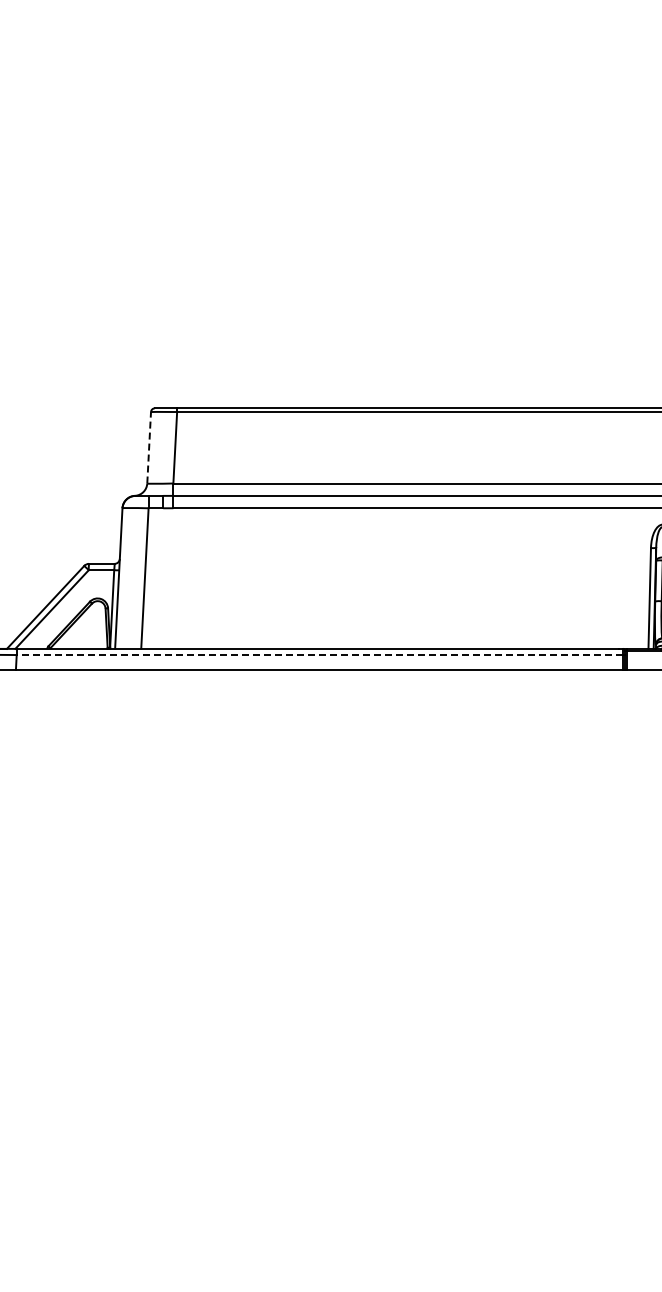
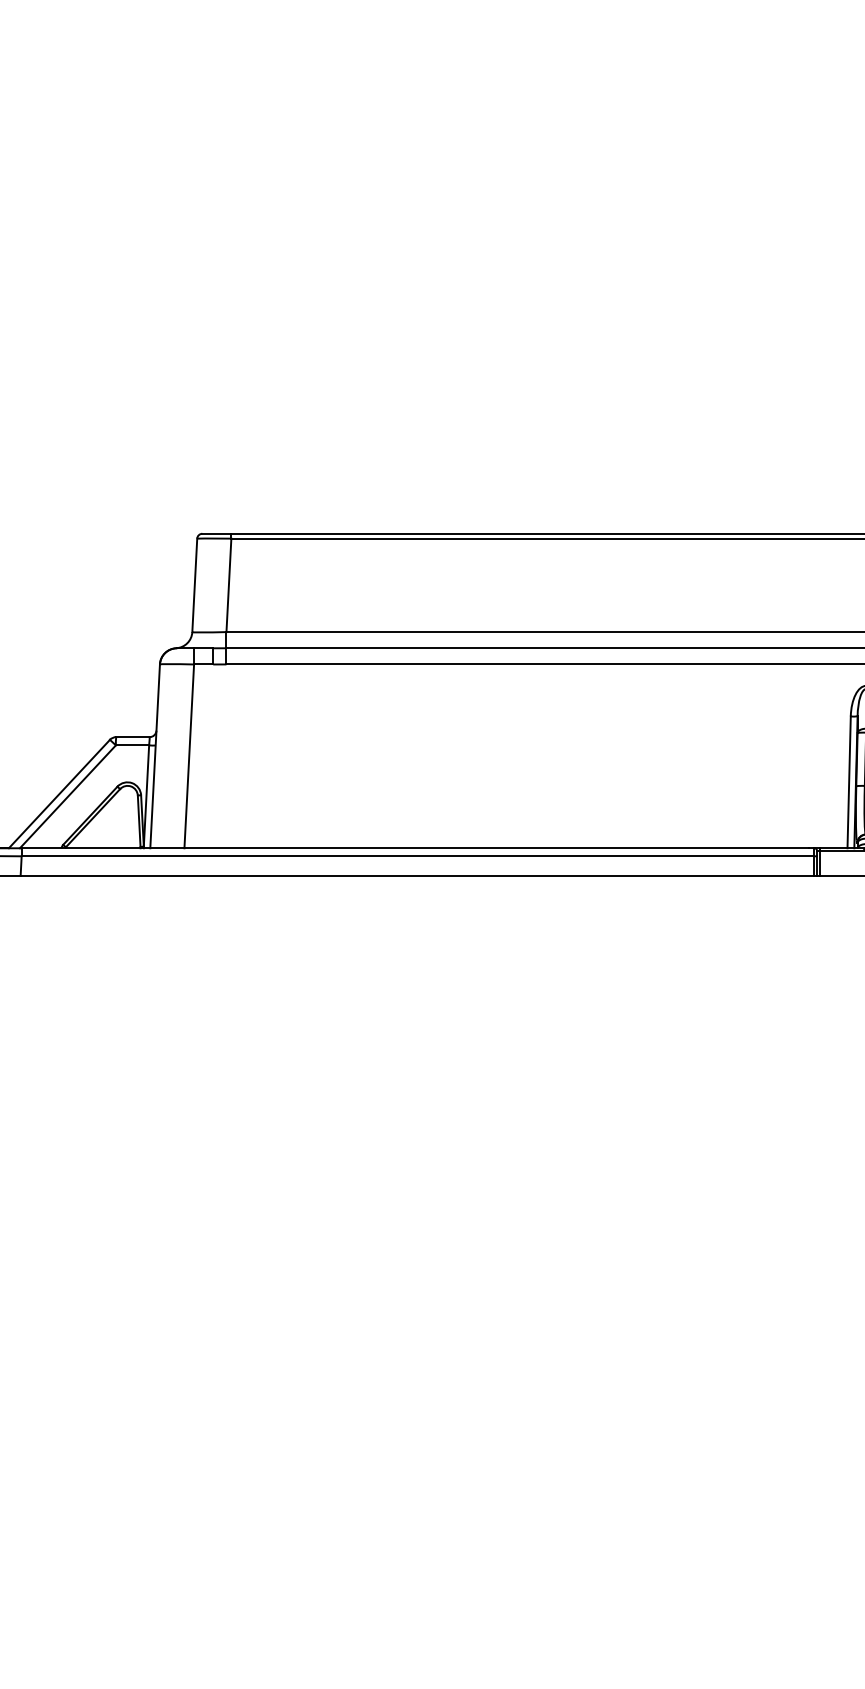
line: (149, 447) -> (195, 585), dashed -> solid
line: (319, 655) -> (417, 856), dashed -> solid

